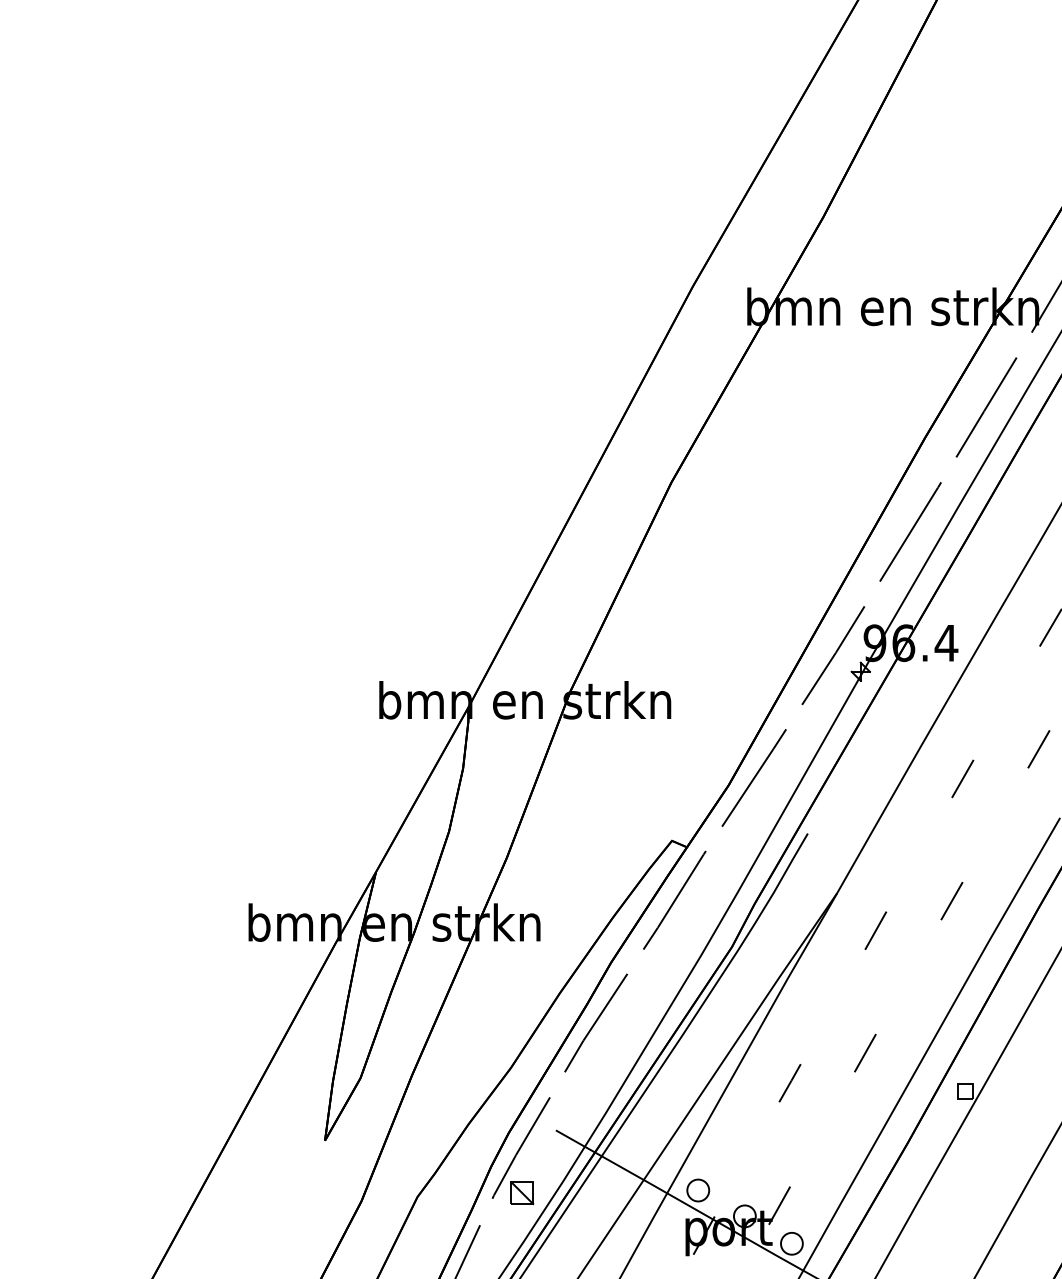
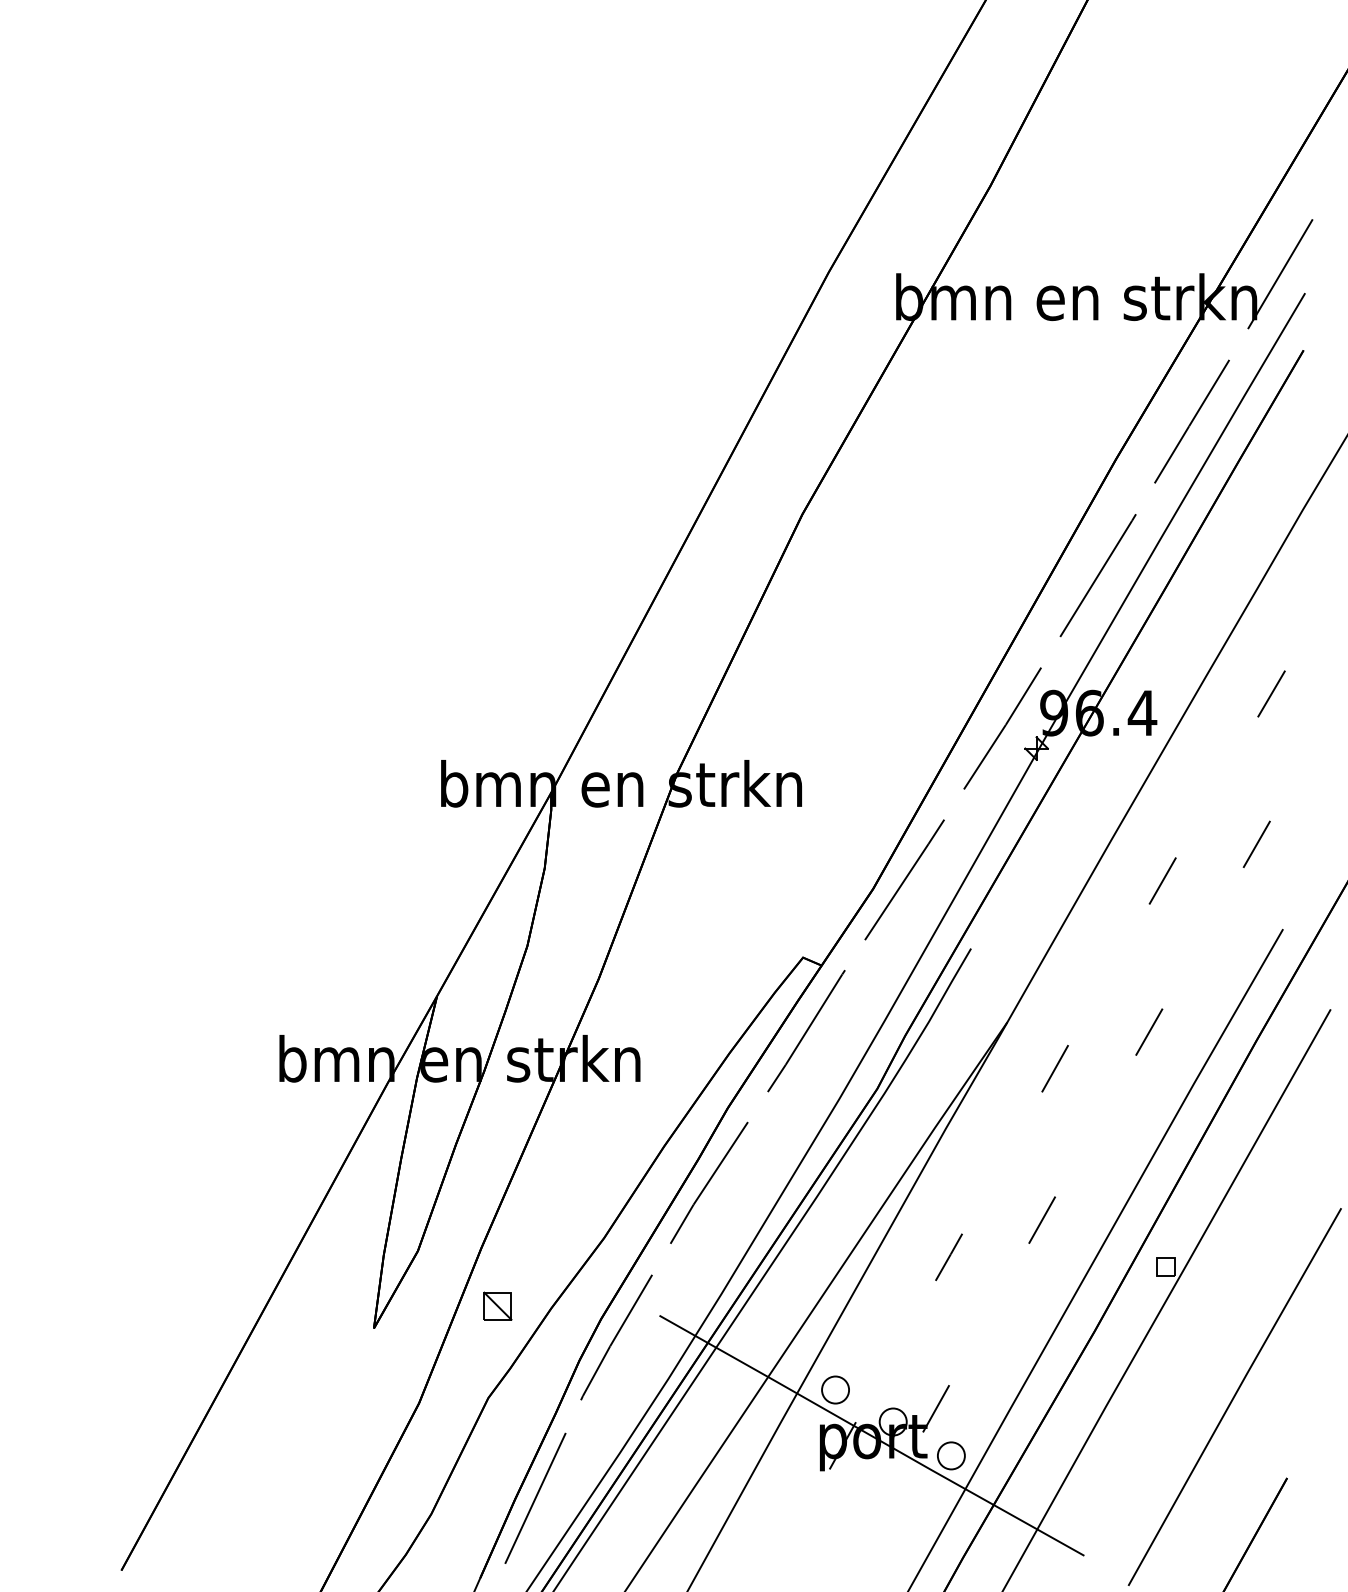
part: (521, 1192) -> (497, 1305), moved

